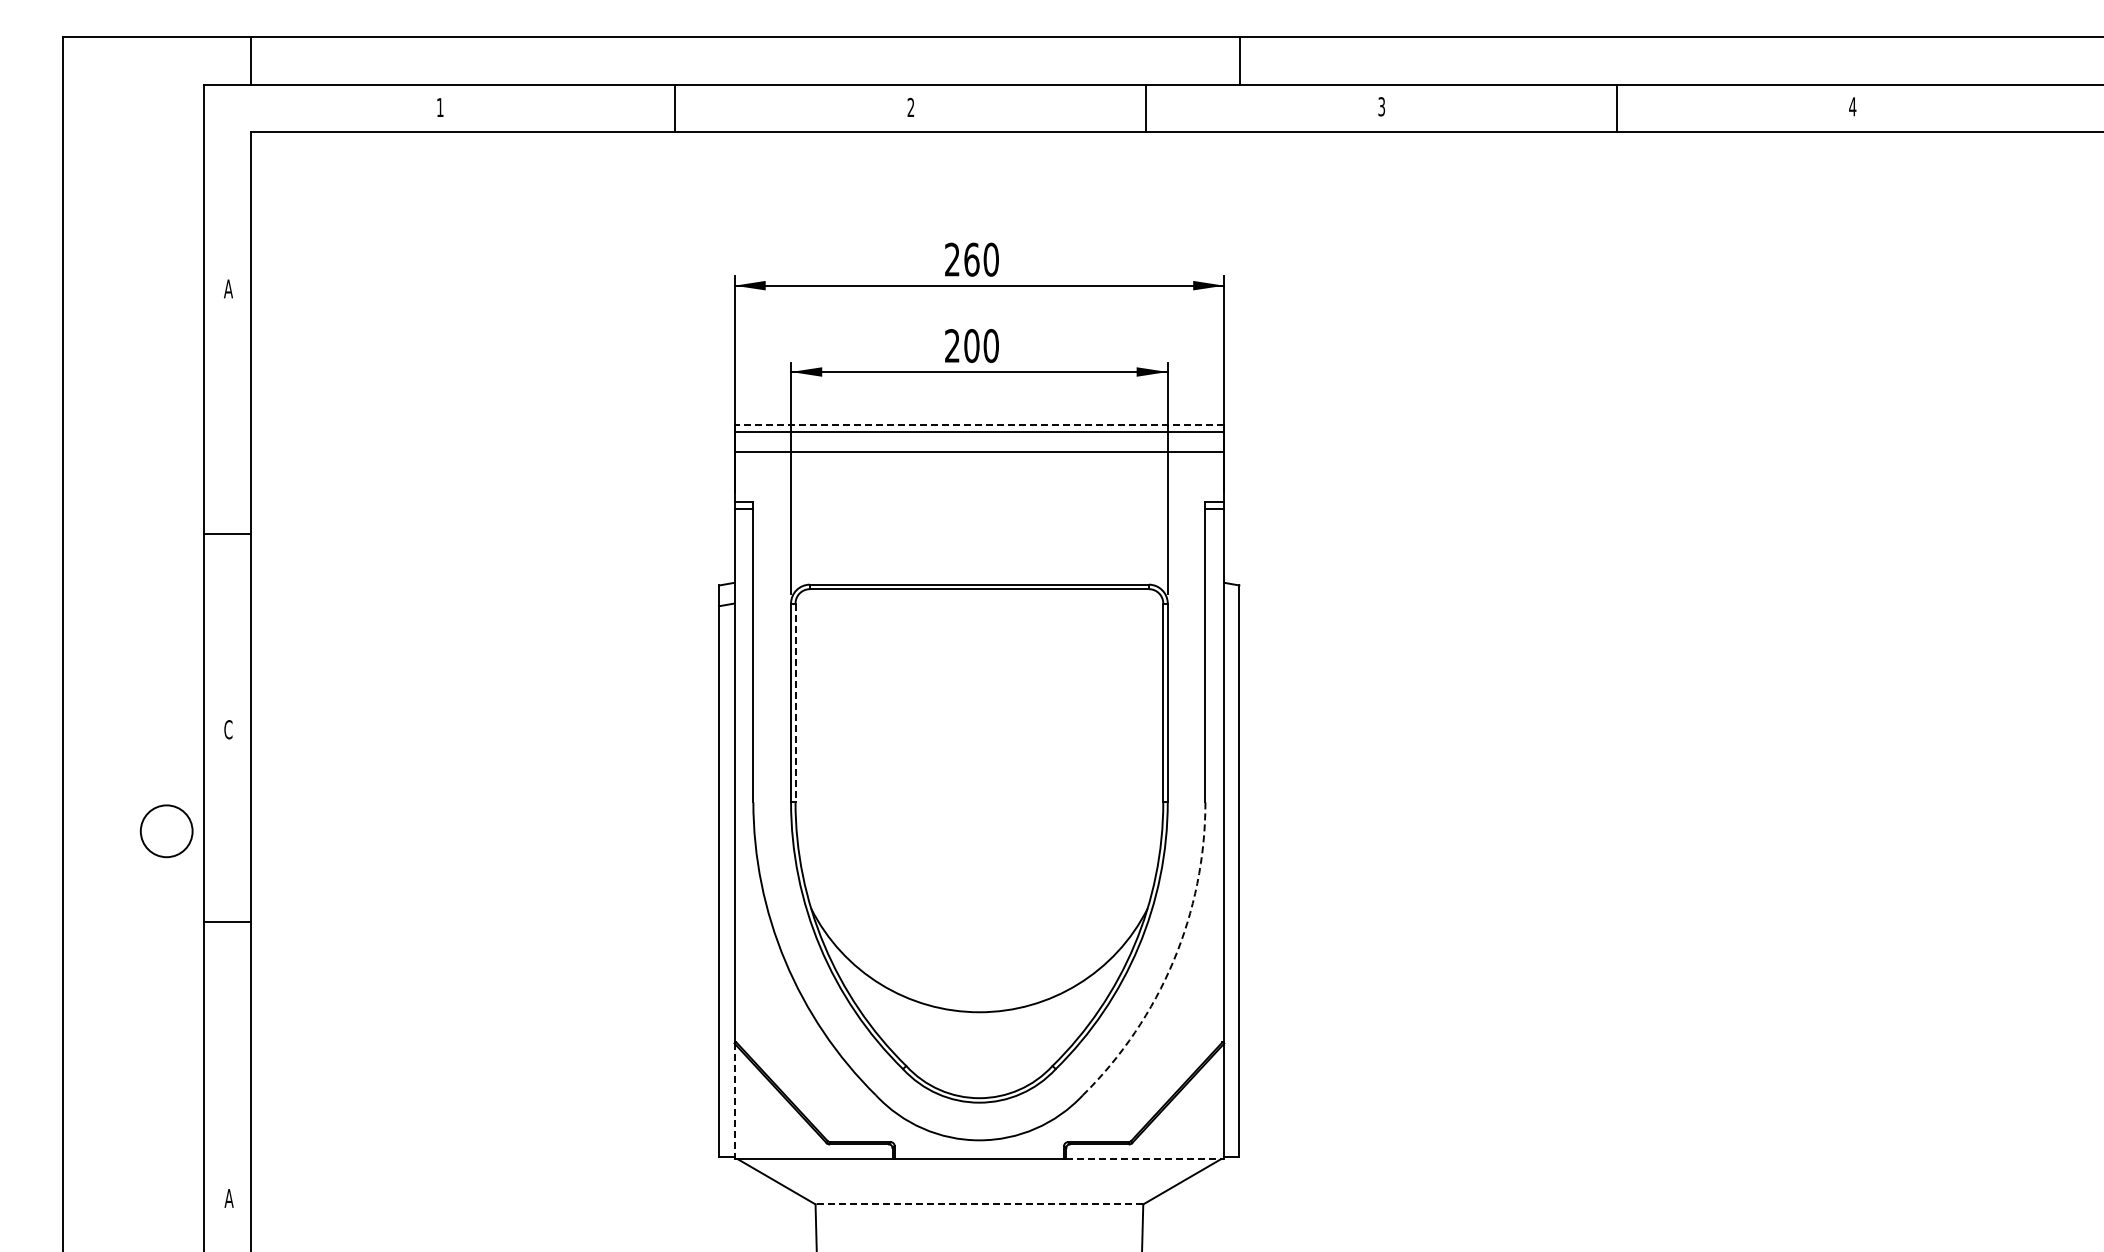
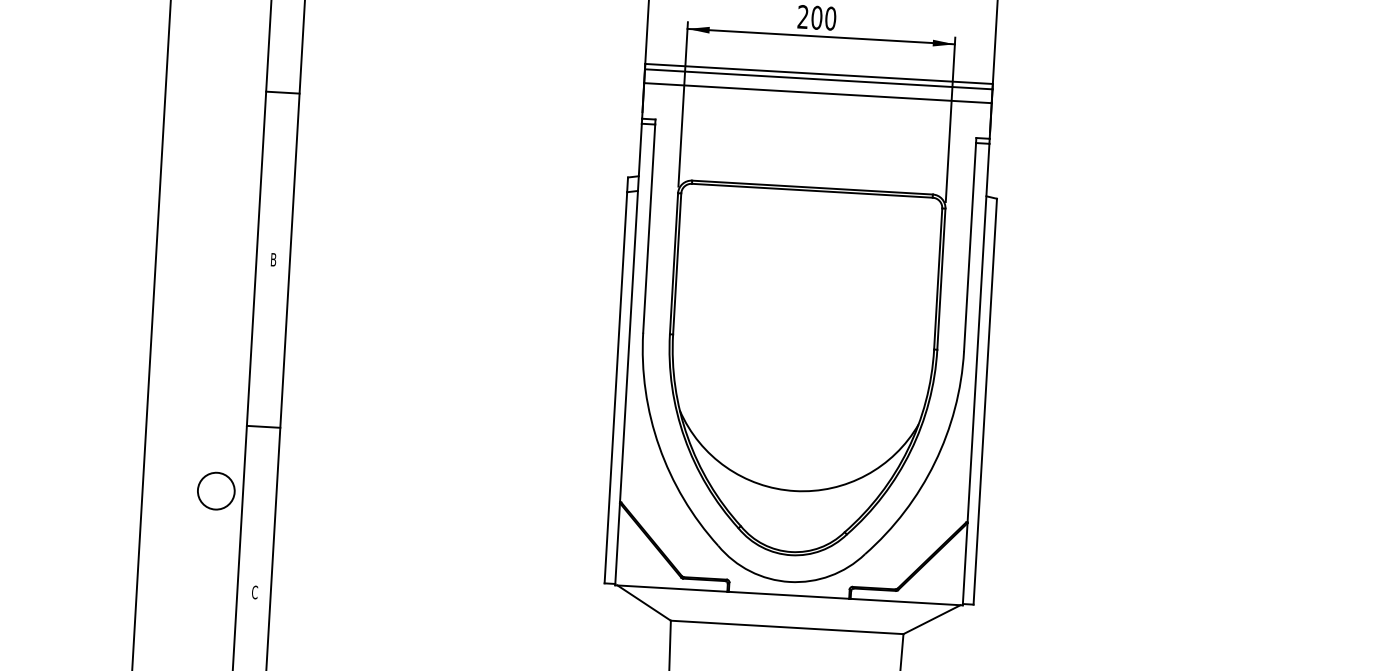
line: (979, 424) -> (819, 73), dashed -> solid
line: (227, 534) -> (282, 92), moved
line: (795, 703) -> (677, 264), dashed -> solid
text: (228, 729) -> (273, 259), C -> B
circle: (166, 831) -> (216, 491), moved
line: (227, 922) -> (263, 427), moved
arc: (1173, 961) -> (934, 462), dashed -> solid
line: (734, 1101) -> (617, 544), dashed -> solid
line: (1145, 1159) -> (906, 602), dashed -> solid
text: (228, 1198) -> (254, 592), A -> C
line: (979, 1204) -> (787, 627), dashed -> solid

